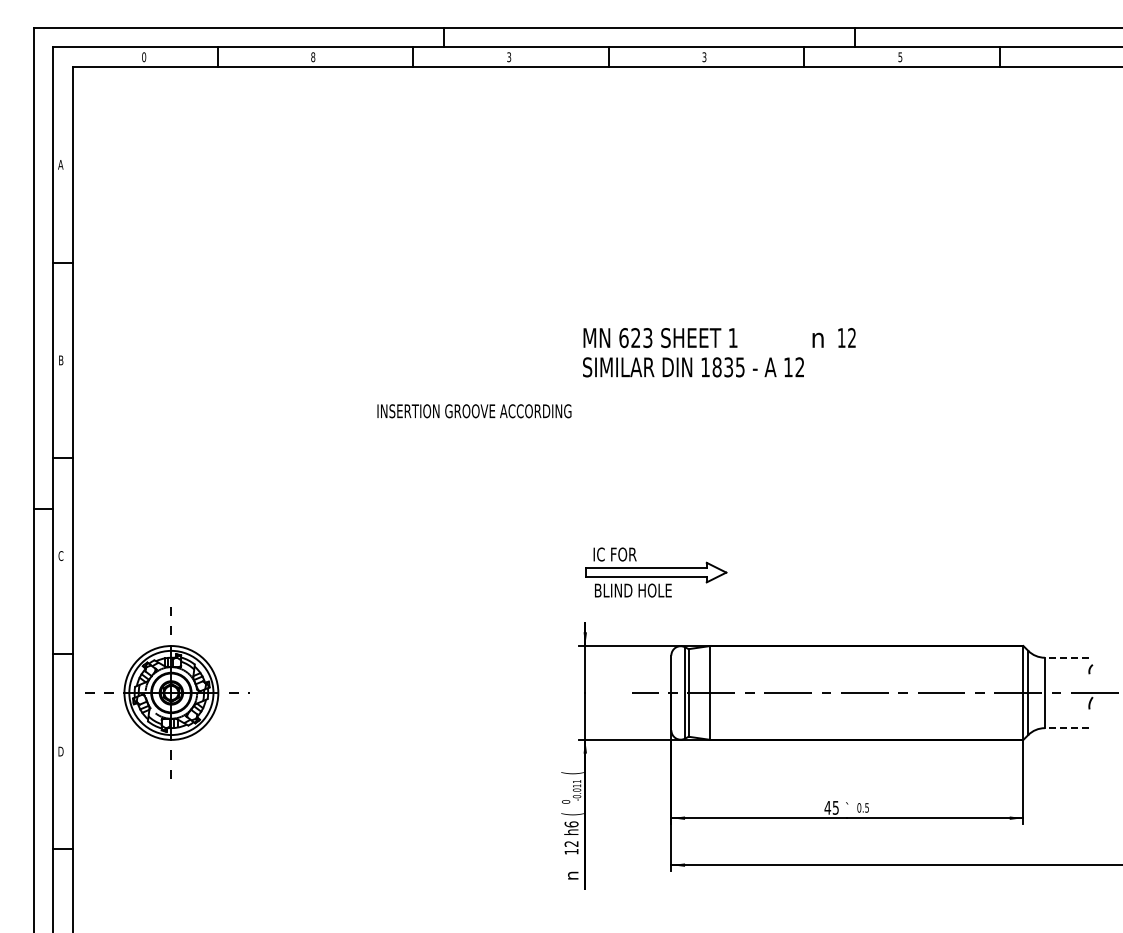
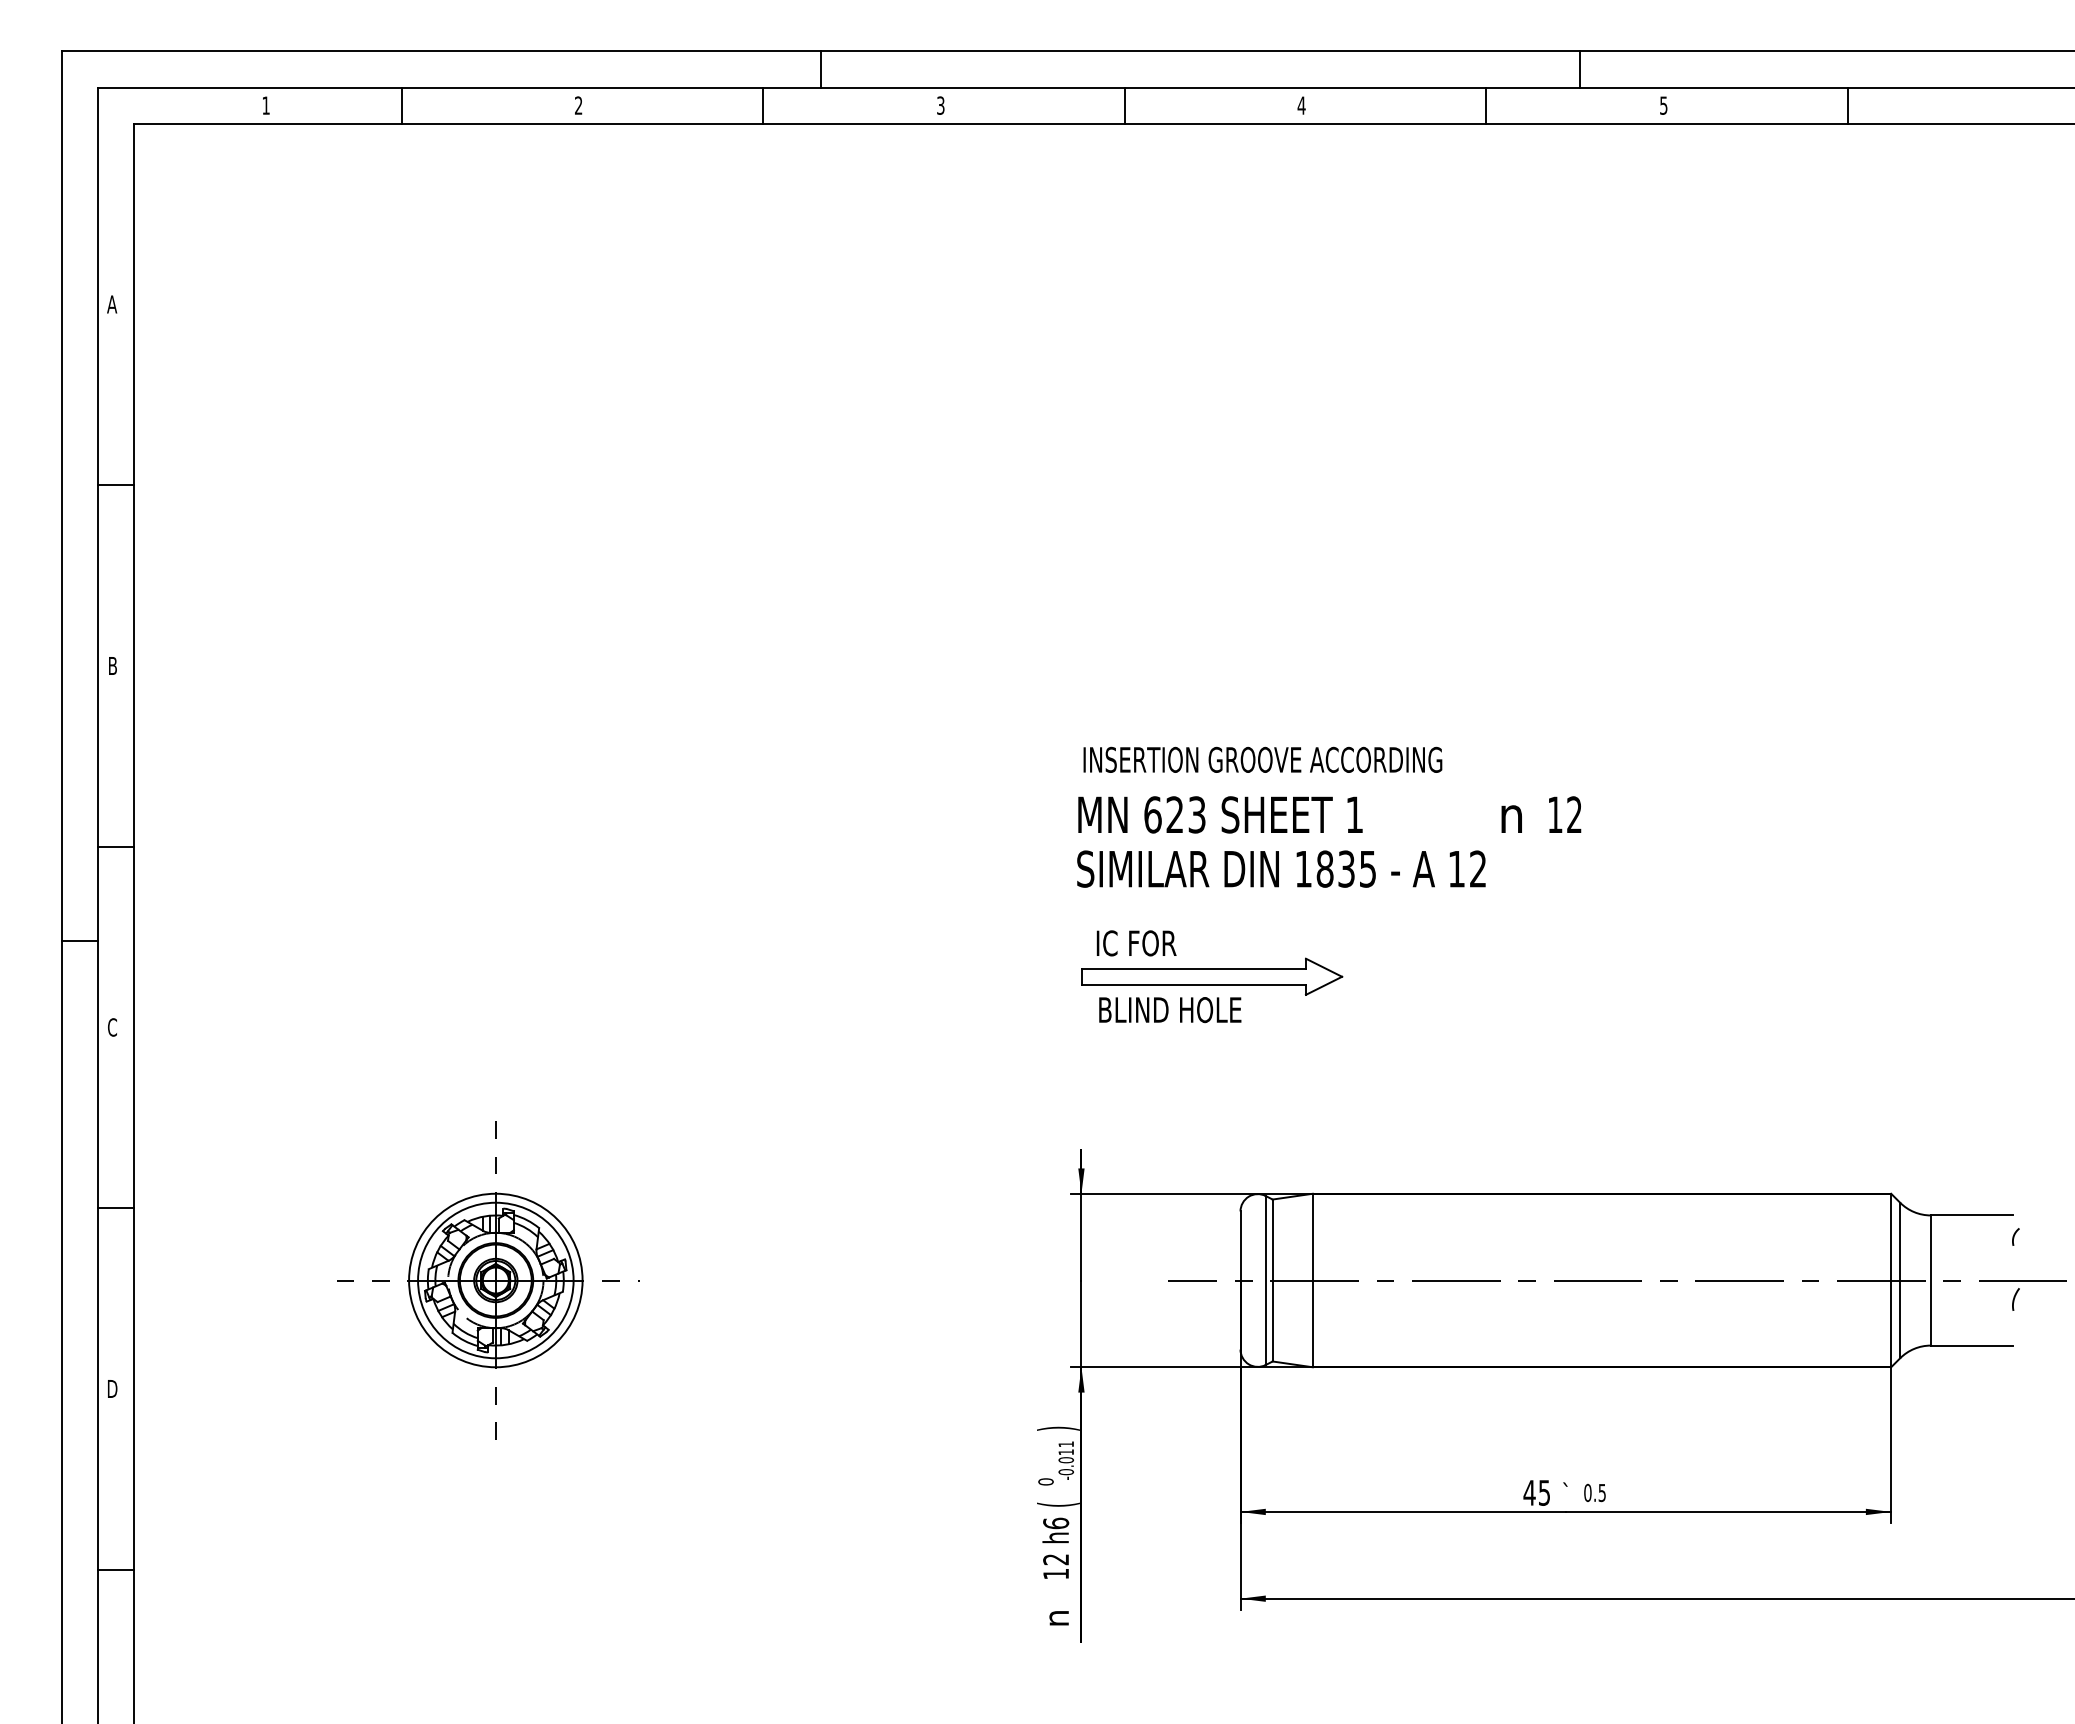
text: (144, 57) -> (266, 106), 0 -> 1
text: (313, 57) -> (579, 106), 8 -> 2
text: (704, 57) -> (1301, 106), 3 -> 4
text: (719, 352) -> (1329, 841), moved
text: (474, 411) -> (1262, 760), moved
part: (656, 572) -> (1213, 976), moved
line: (1066, 657) -> (1970, 1214), dashed -> solid
part: (167, 692) -> (488, 1279), moved
line: (1066, 728) -> (1970, 1346), dashed -> solid
text: (572, 773) -> (1057, 1429), ( -> )

